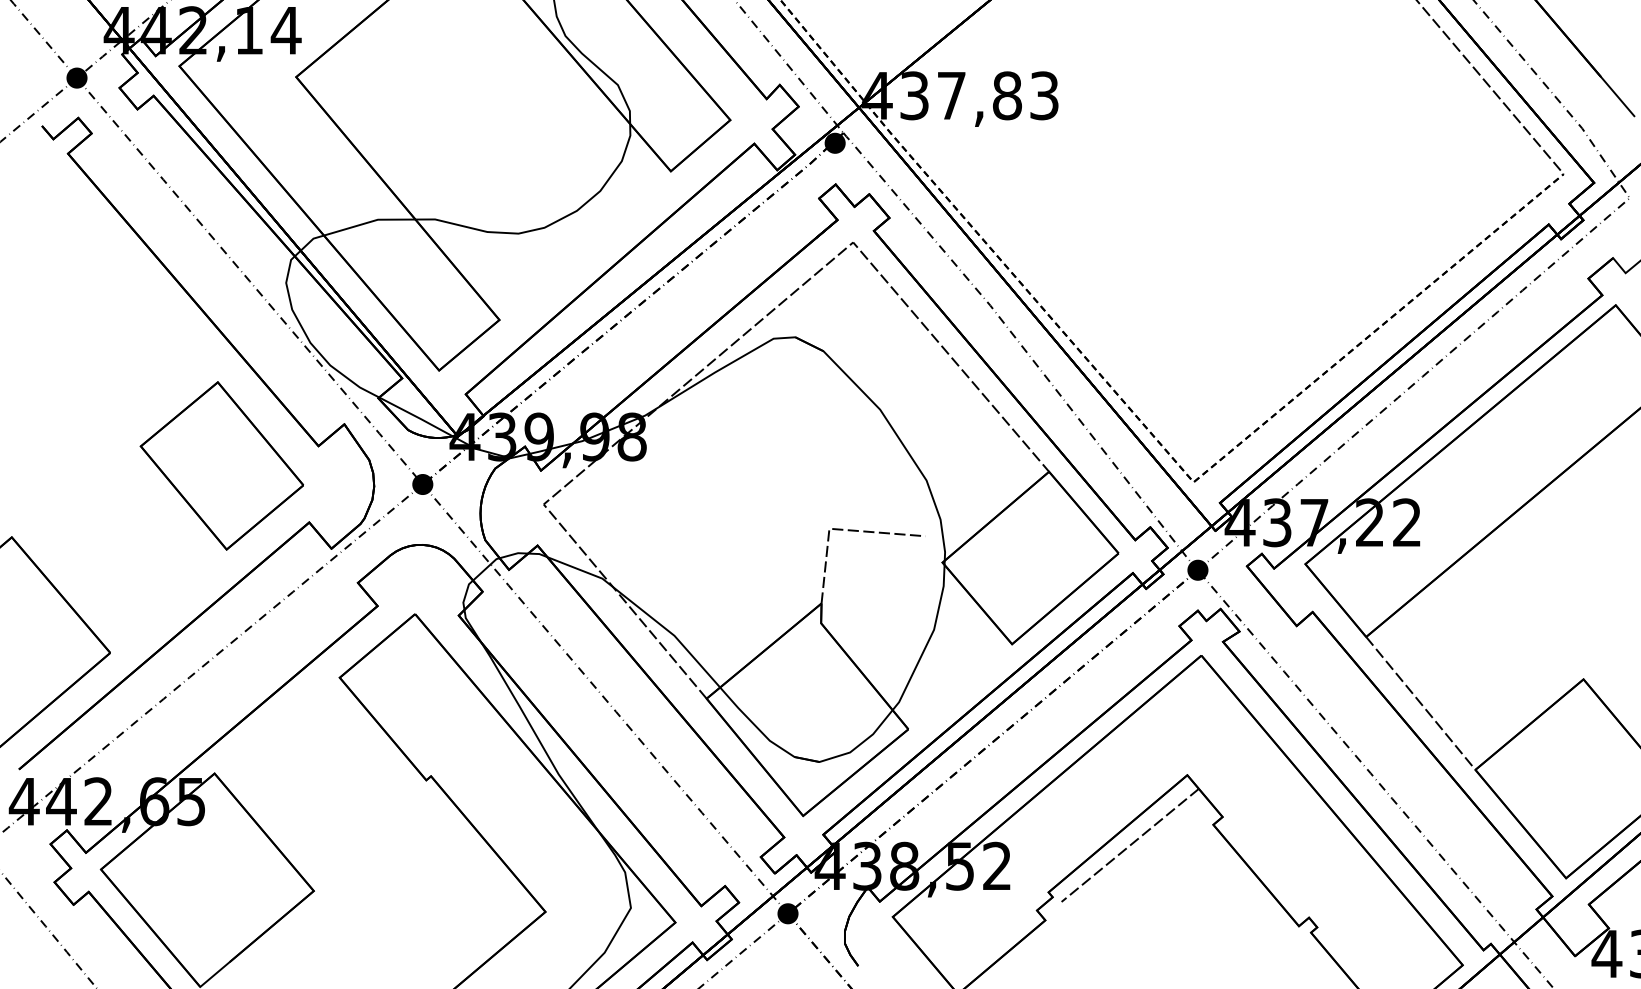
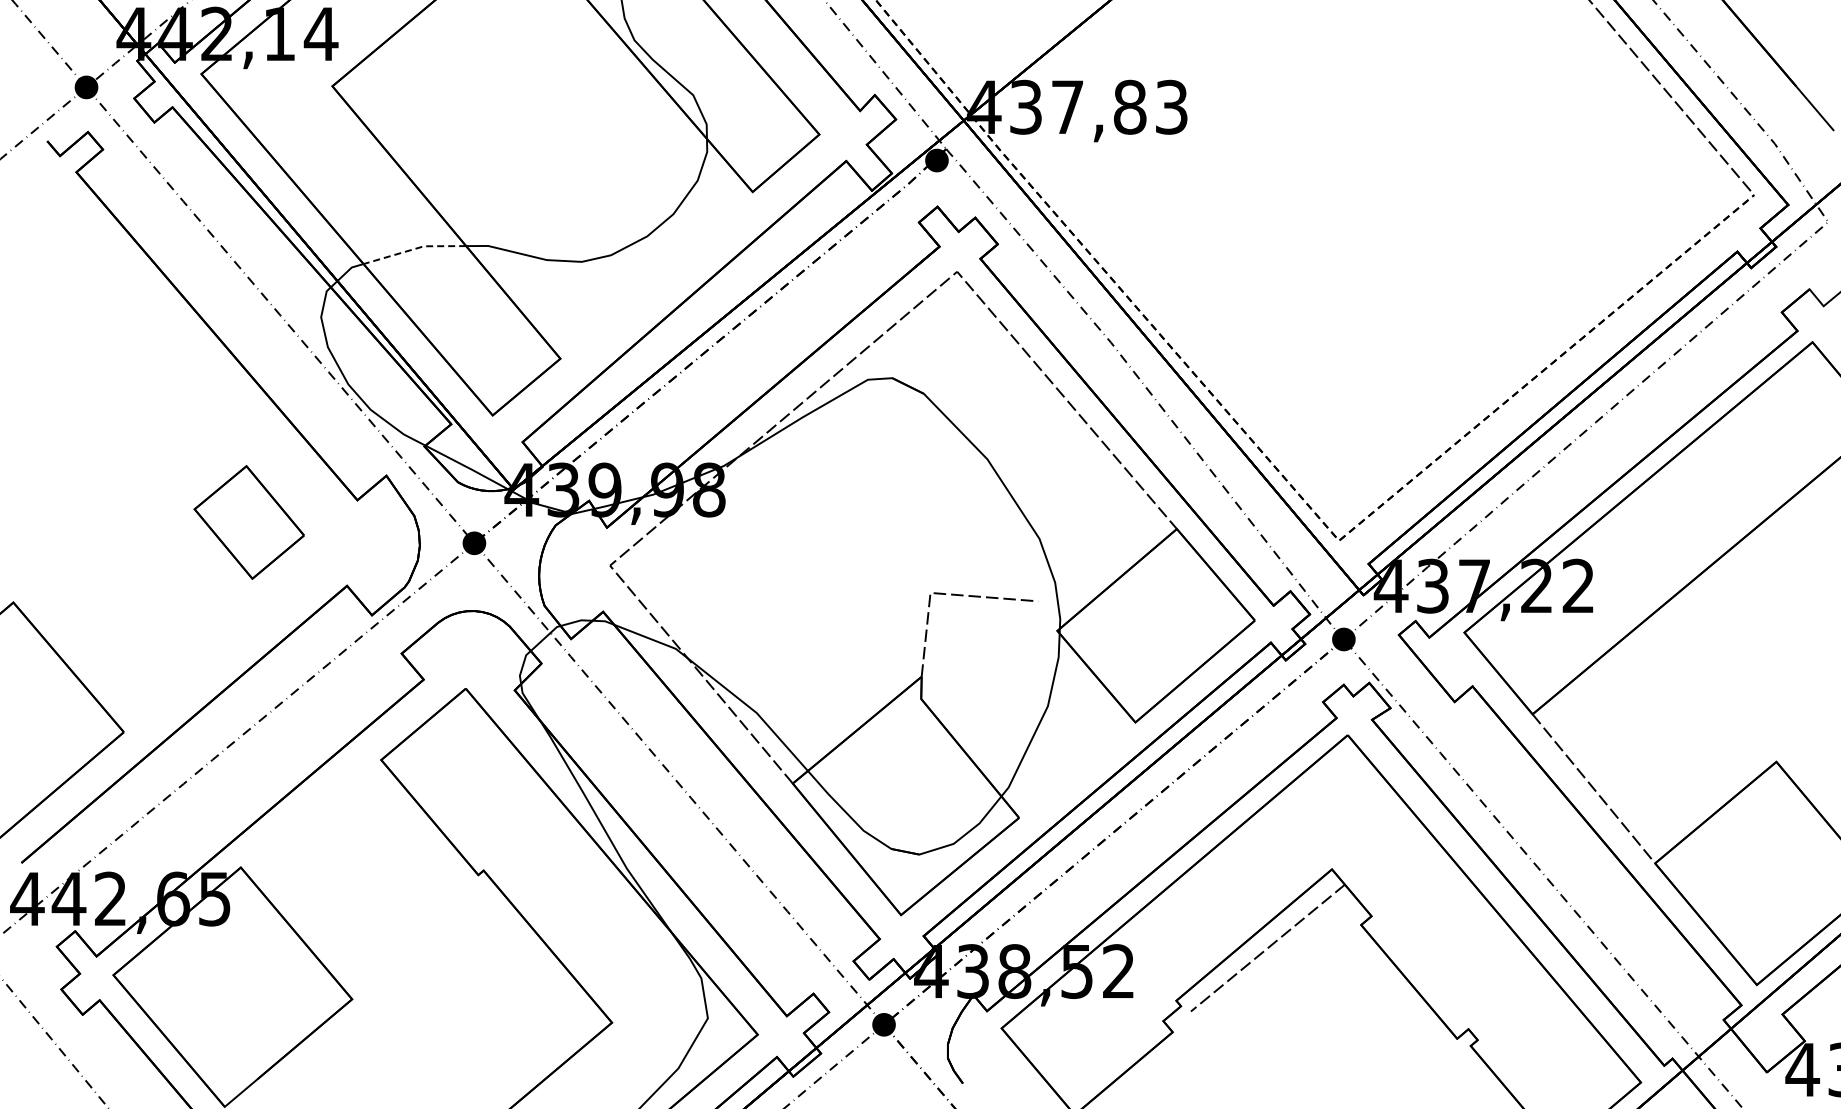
line: (369, 222) -> (414, 249), solid -> dashed
part: (222, 465) -> (249, 522), size x0.6

